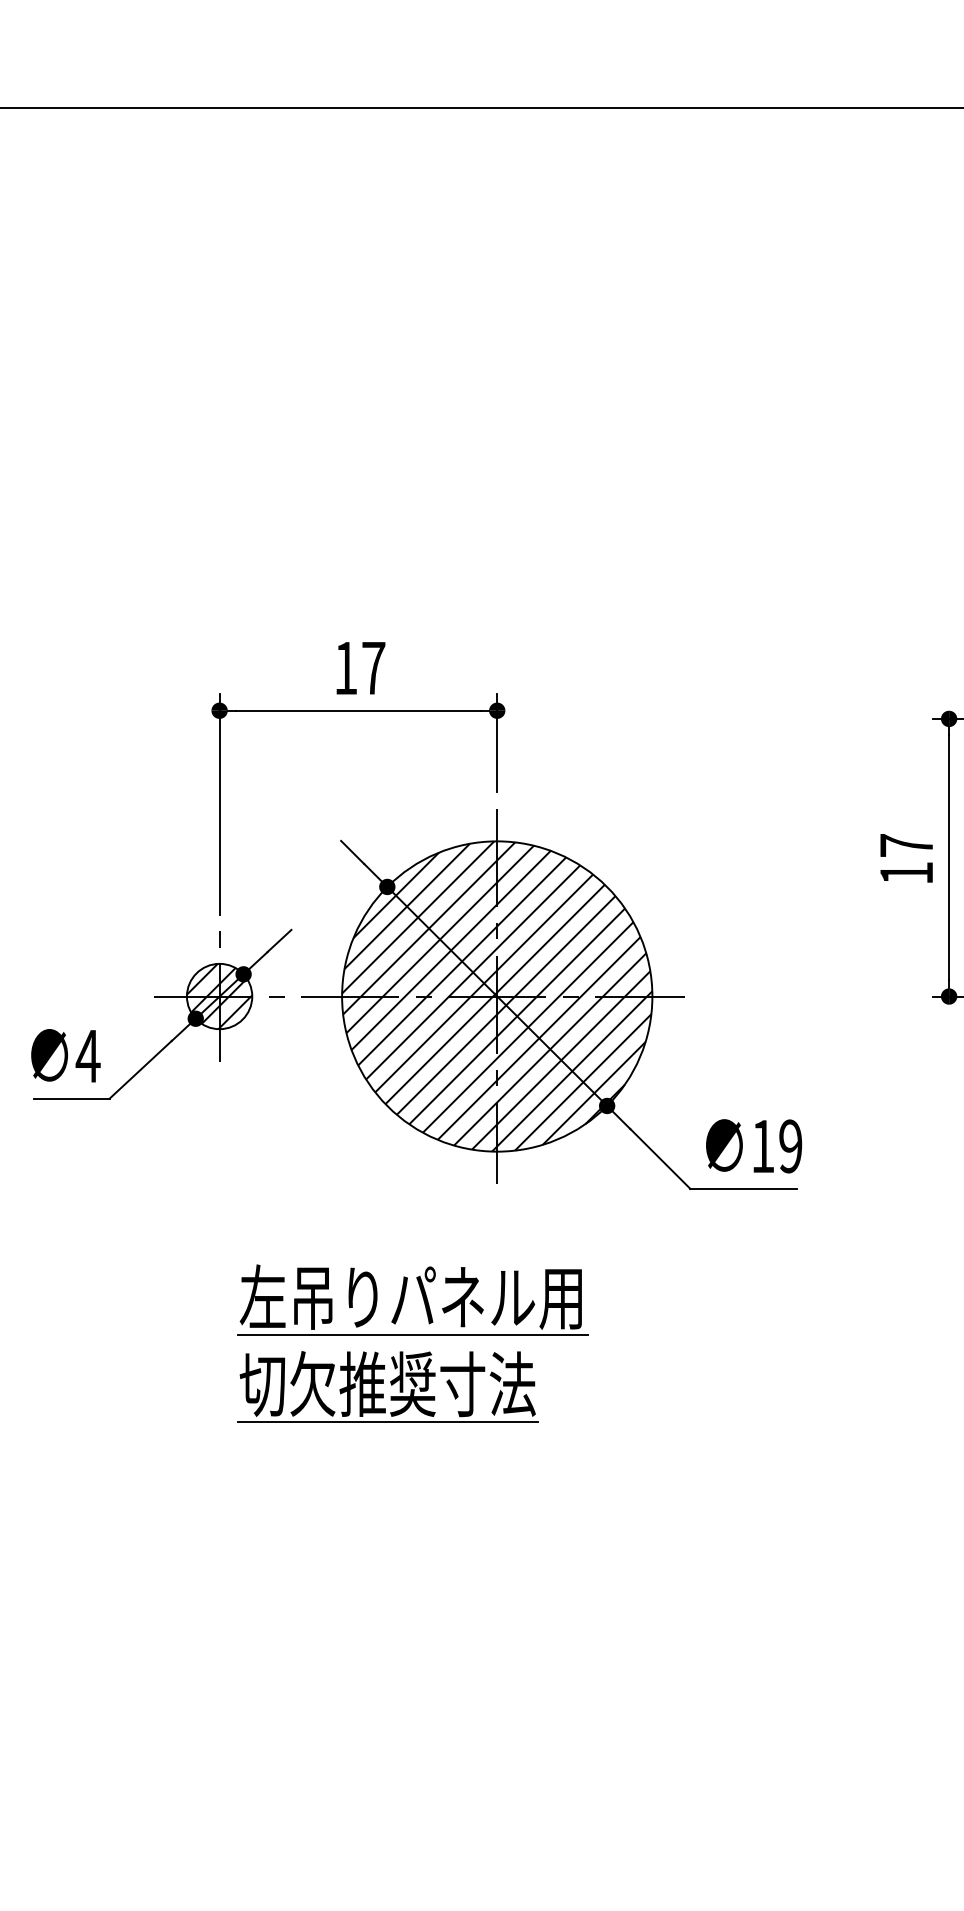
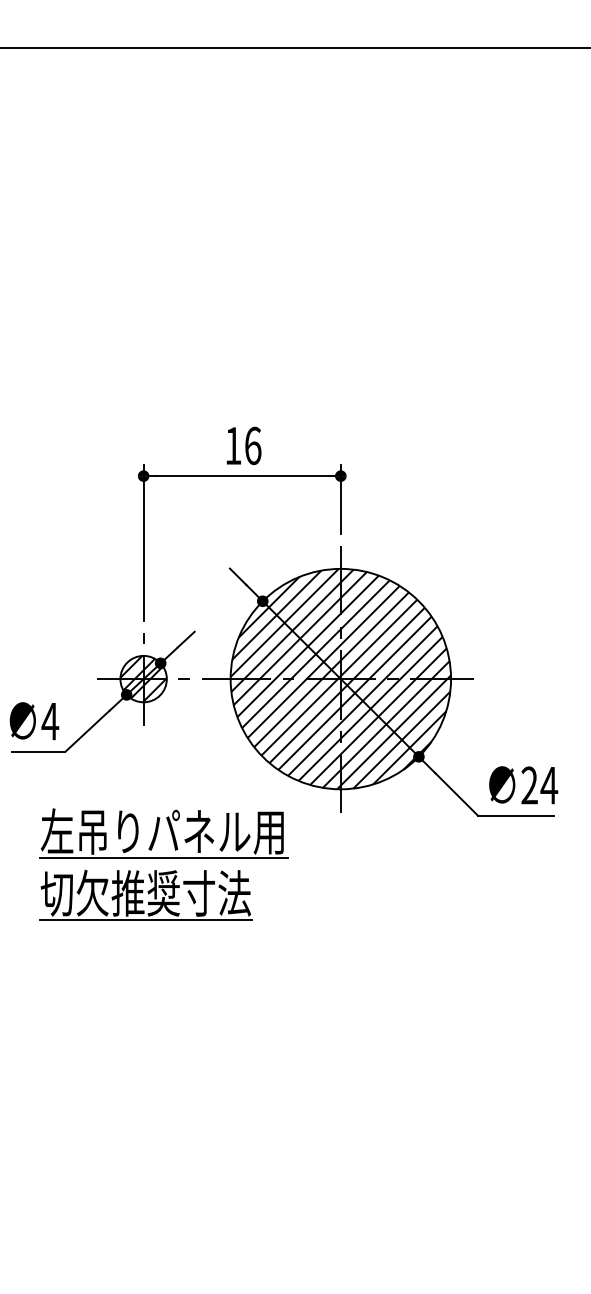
text: (373, 668) -> (252, 446), 17 -> 16
text: (777, 1146) -> (539, 785), 19 -> 24
part: (412, 1335) -> (163, 858), moved

